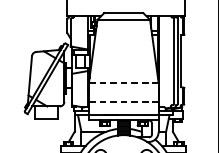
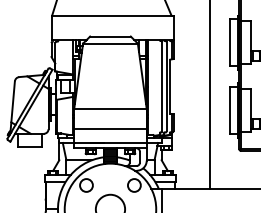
line: (123, 83) -> (110, 109), dashed -> solid
line: (123, 102) -> (110, 129), dashed -> solid

